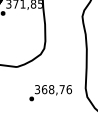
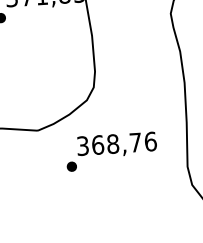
text: (50, 93) -> (111, 152), moved

